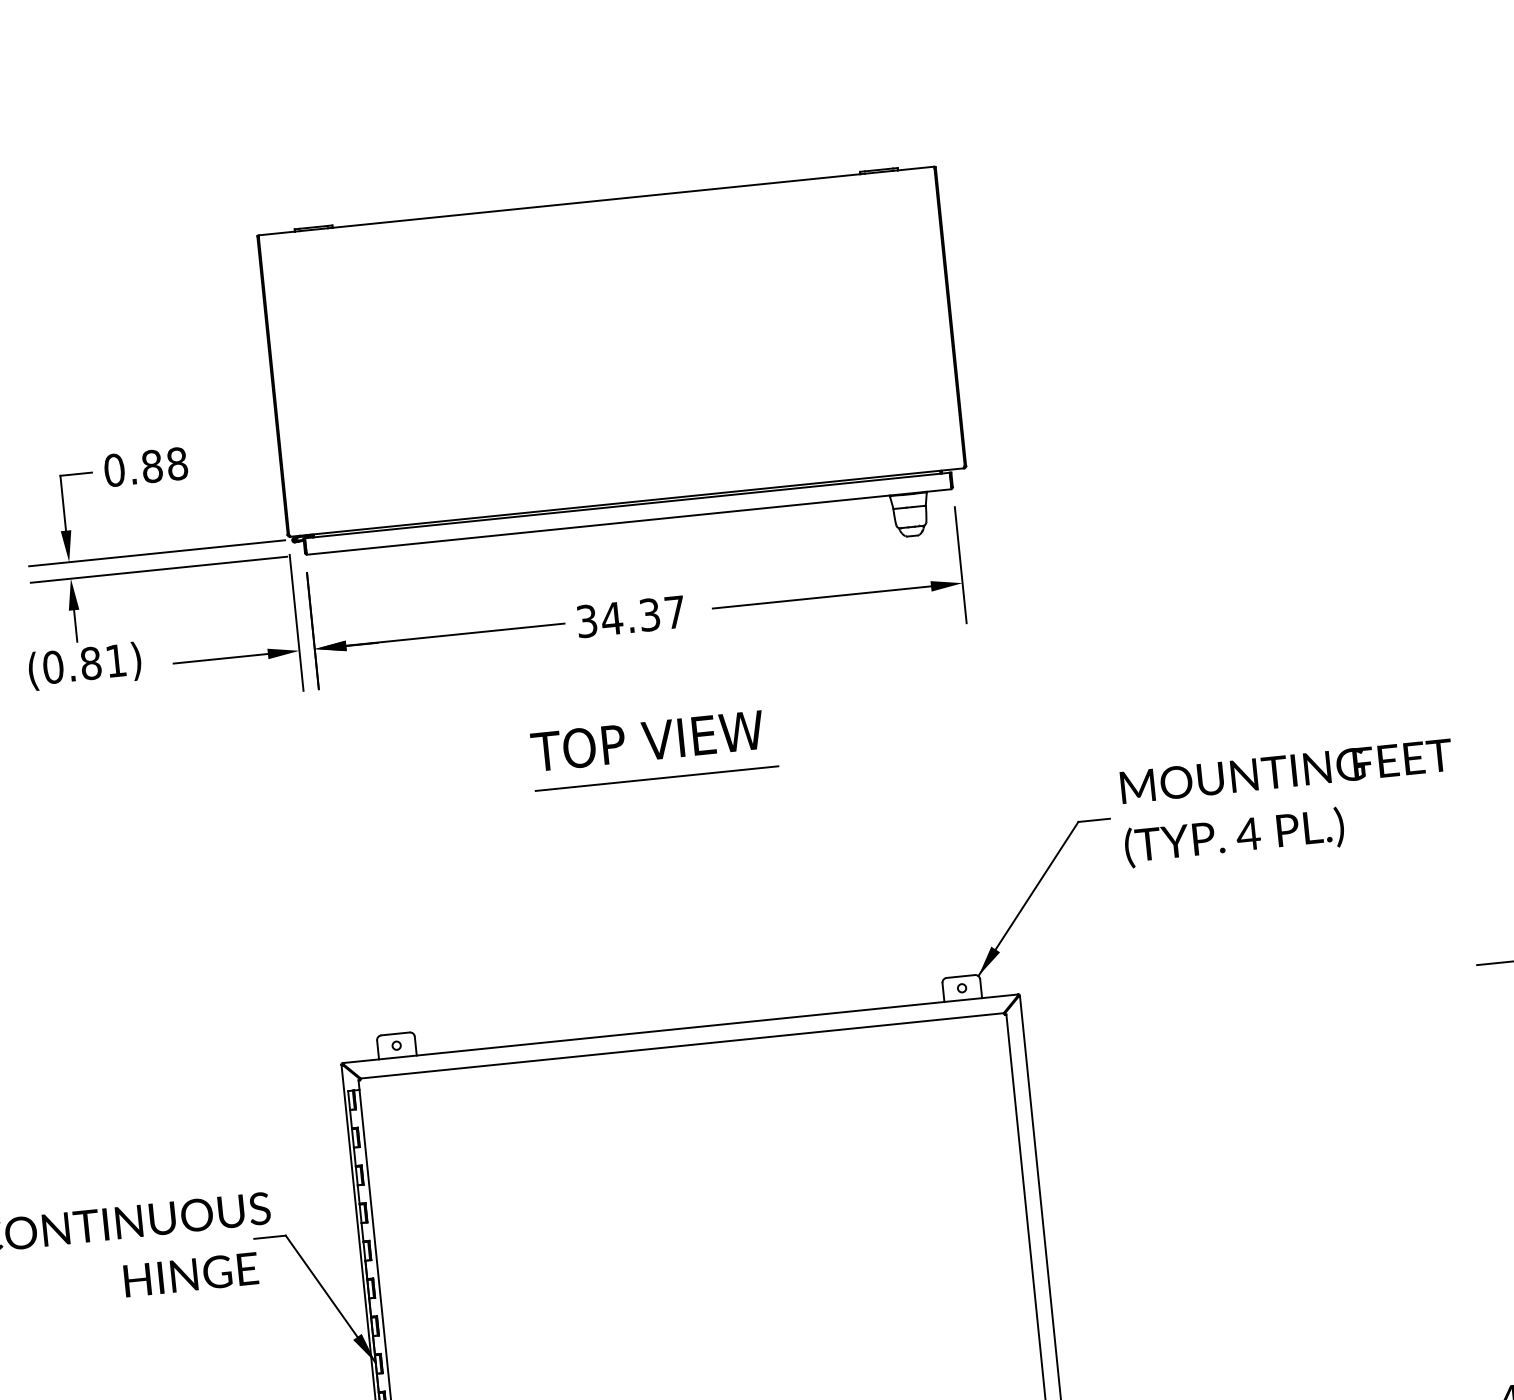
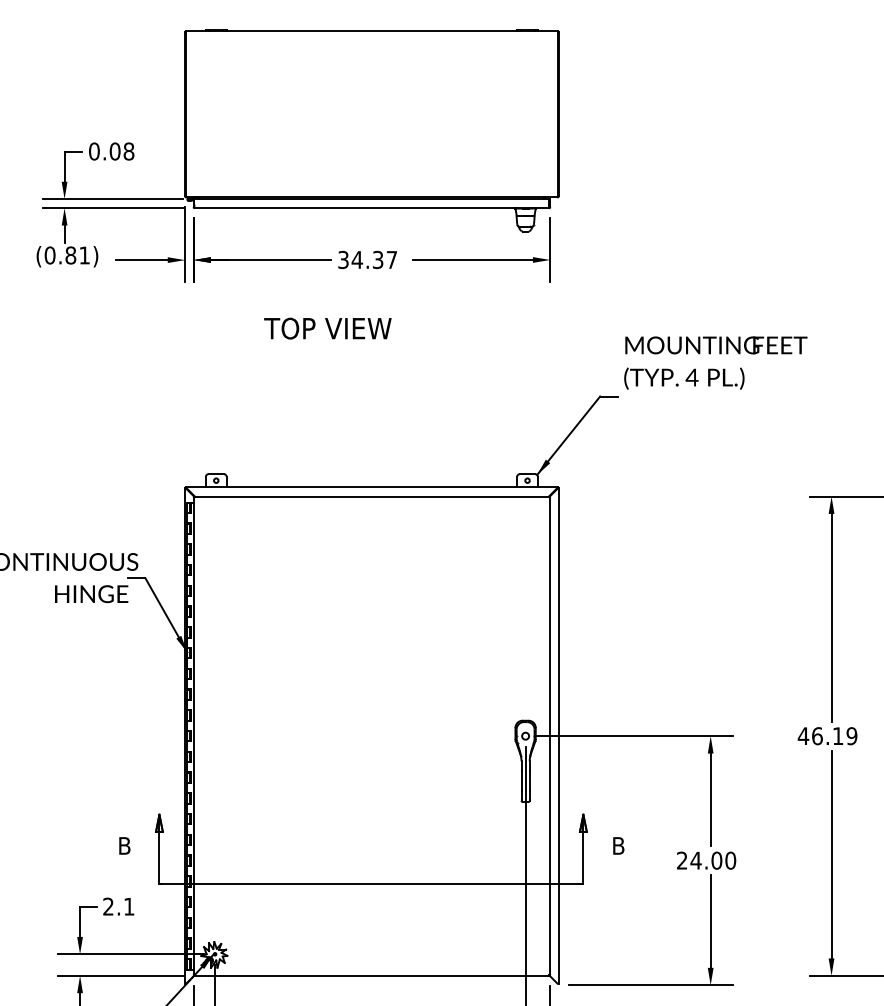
text: (151, 466) -> (114, 151), 0.88 -> 0.08
text: (646, 740) -> (327, 328), moved
line: (656, 778) -> (372, 349), removed
text: (1288, 802) -> (715, 362), moved

